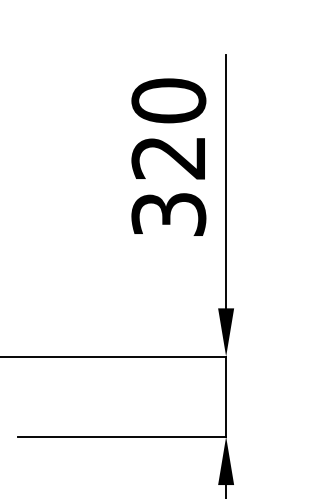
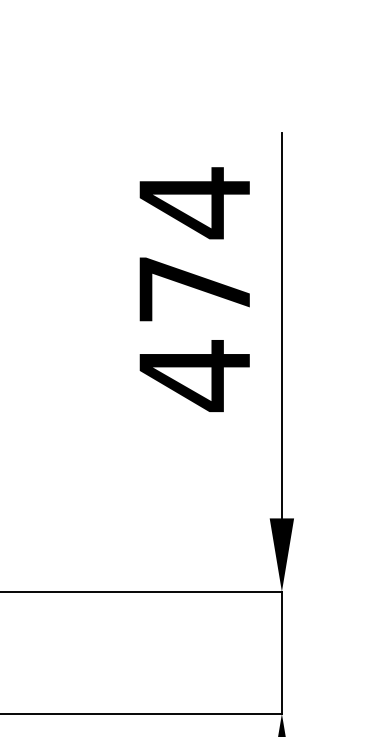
text: (168, 157) -> (194, 288), 320 -> 474

